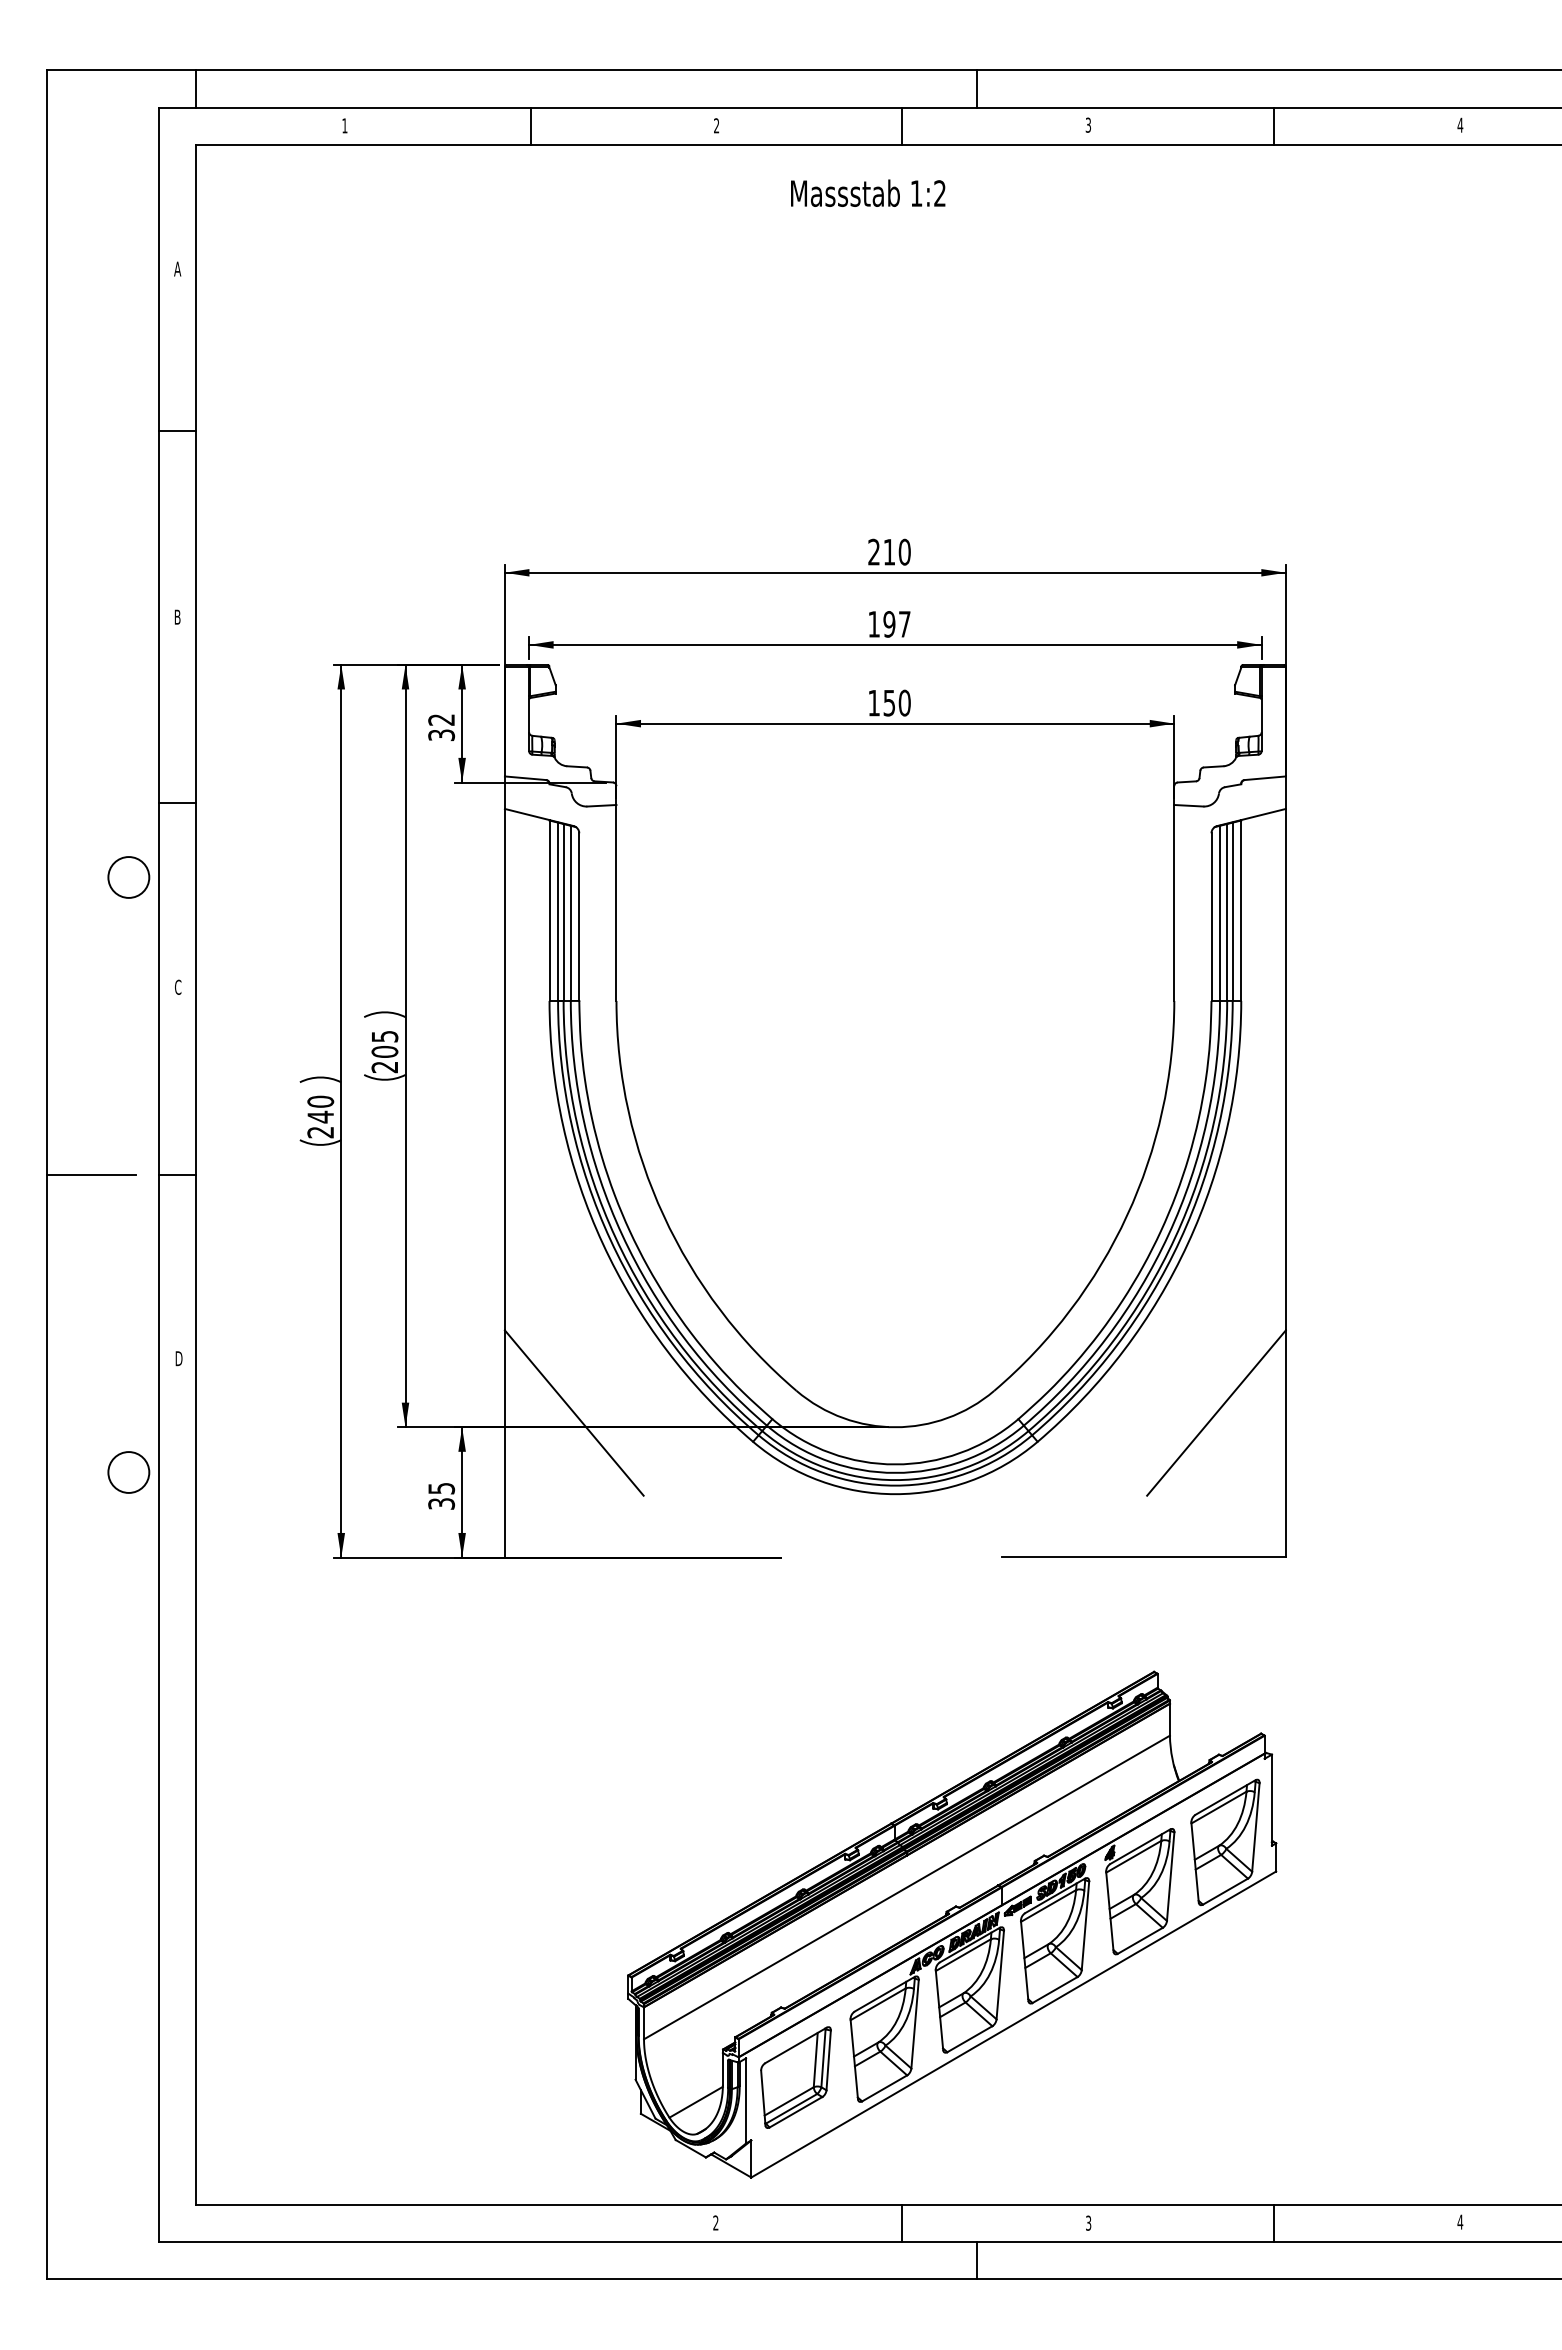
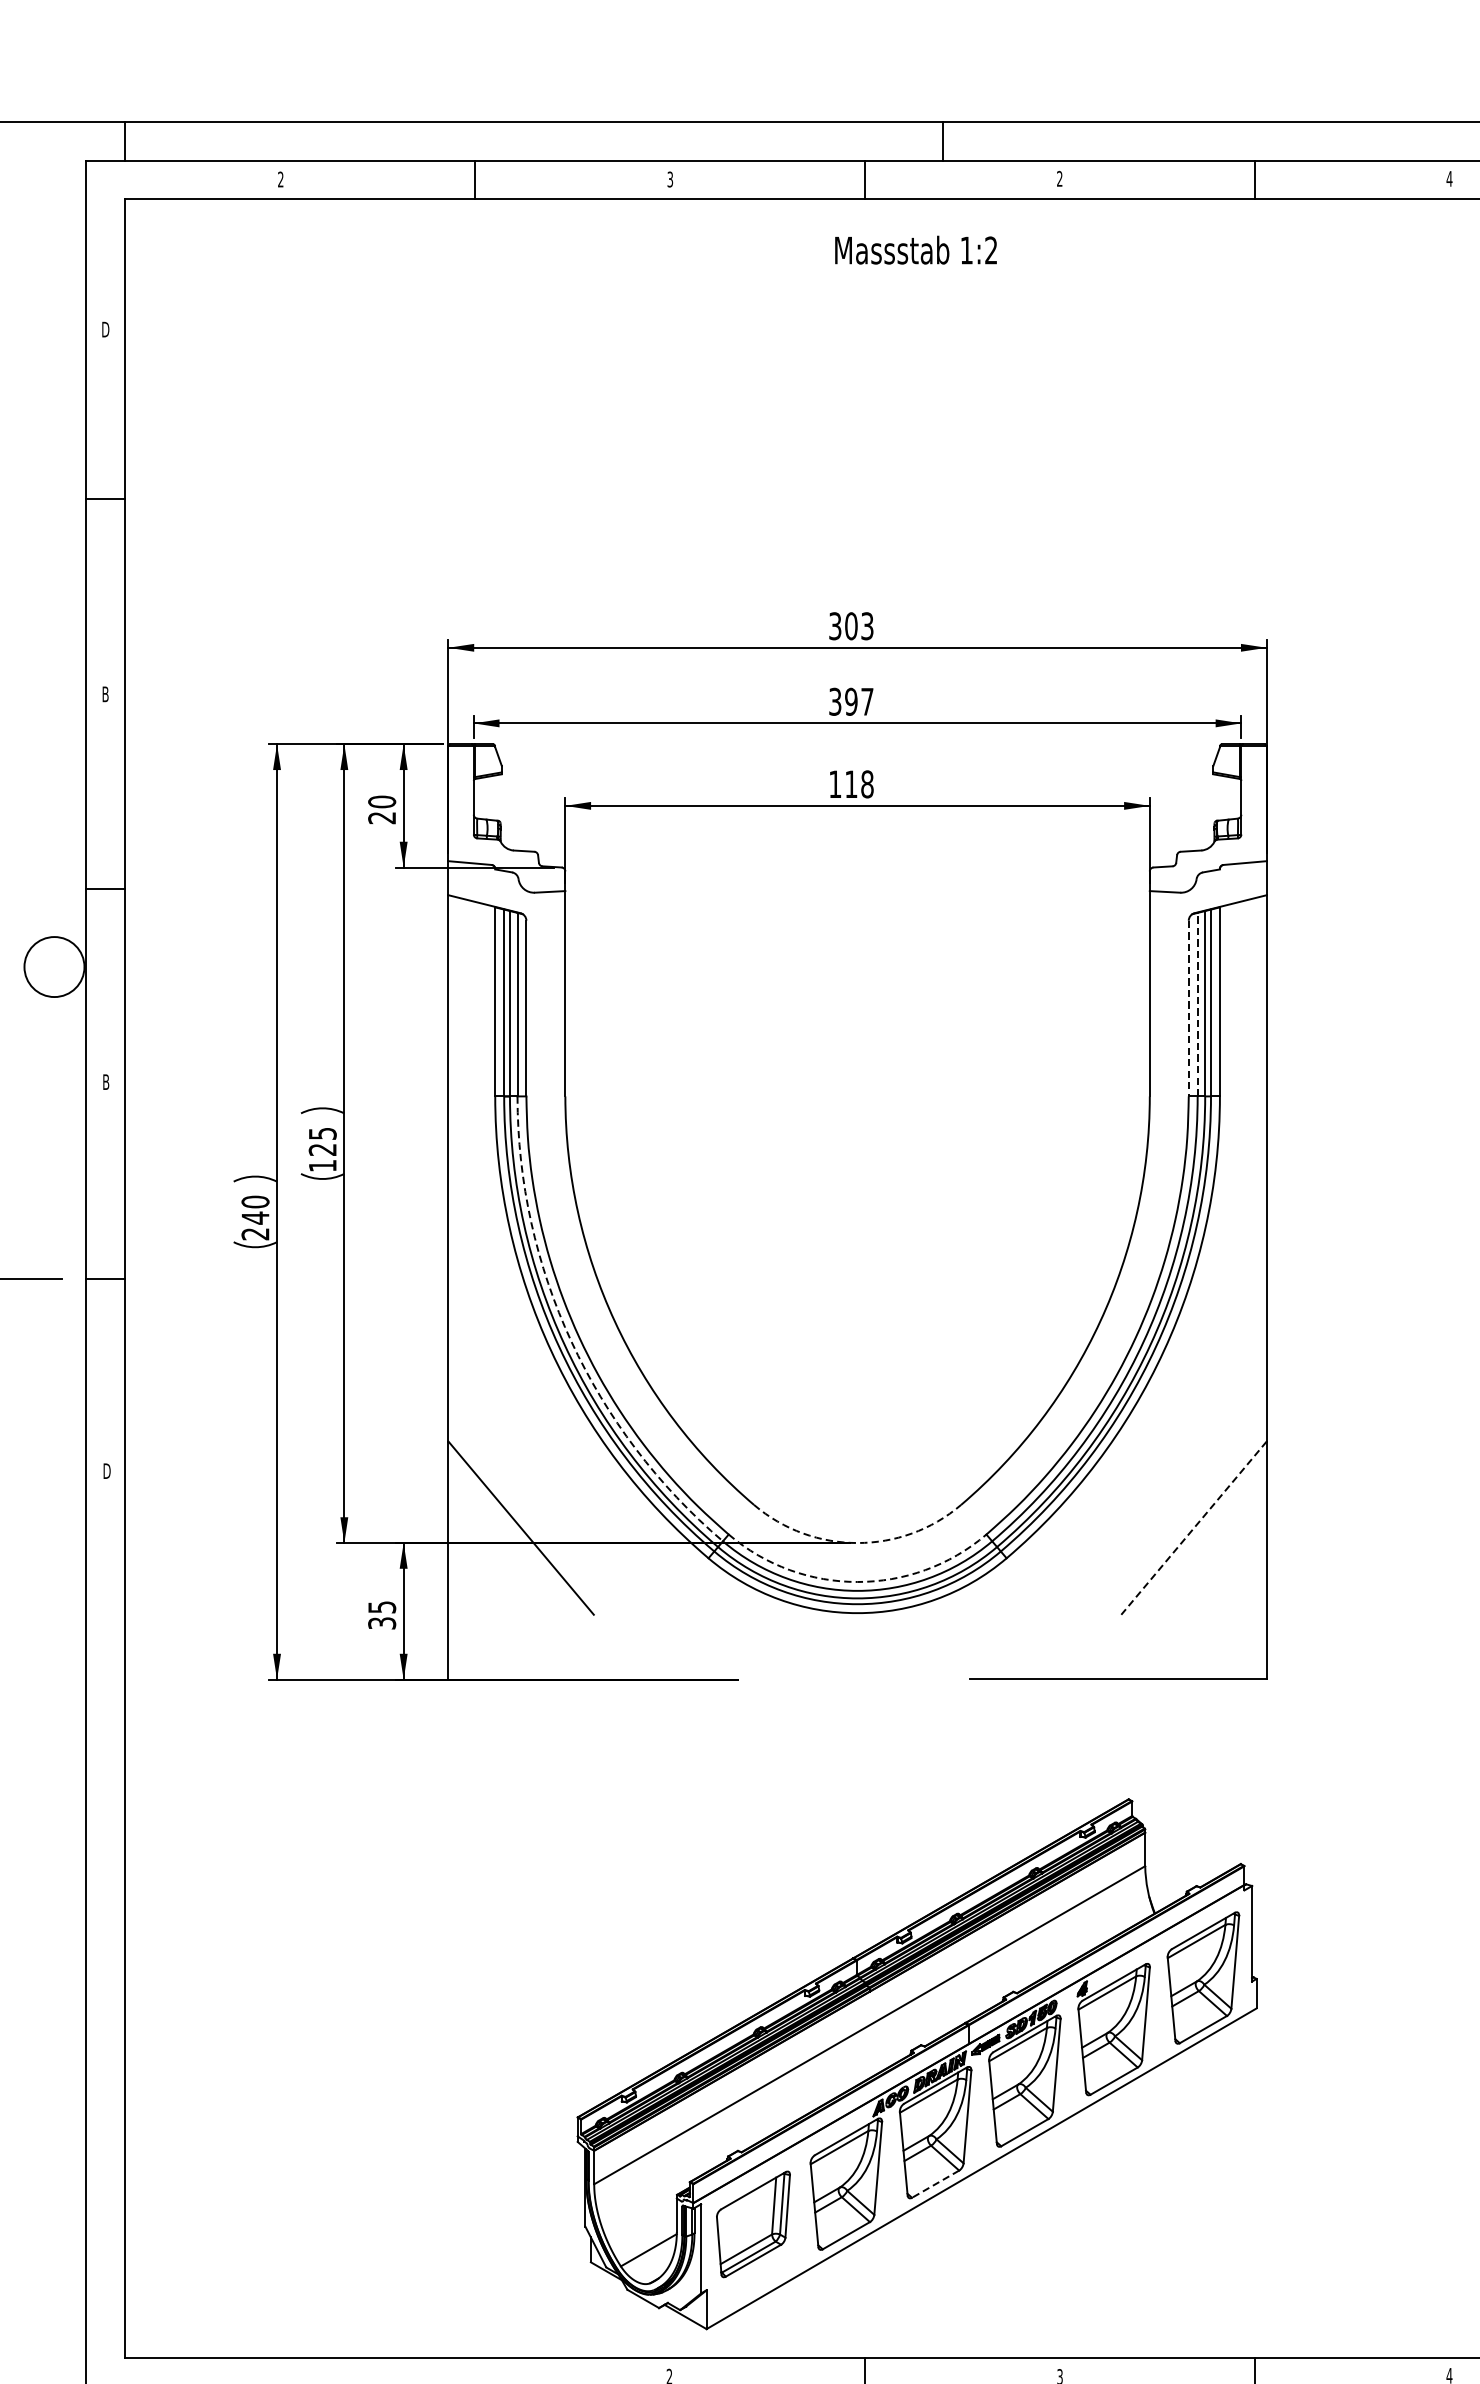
text: (344, 125) -> (280, 179), 1 -> 2
text: (716, 125) -> (670, 179), 2 -> 3
text: (1087, 125) -> (1058, 179), 3 -> 2
text: (868, 192) -> (916, 249), moved
text: (177, 268) -> (105, 329), A -> D
text: (889, 551) -> (851, 625), 210 -> 303
text: (873, 624) -> (834, 701), 197 -> 397
text: (896, 703) -> (858, 784), 150 -> 118
text: (441, 727) -> (382, 809), 32 -> 20
circle: (128, 877) -> (54, 967), size x1.4
line: (1219, 913) -> (1197, 1004), solid -> dashed
line: (1211, 917) -> (1188, 1008), solid -> dashed
text: (178, 986) -> (106, 1081), C -> B
text: (384, 1059) -> (322, 1157), 205 -> 125
arc: (622, 1234) -> (571, 1341), solid -> dashed
line: (1216, 1413) -> (1194, 1528), solid -> dashed
arc: (895, 1427) -> (857, 1543), solid -> dashed
arc: (895, 1464) -> (857, 1582), solid -> dashed
circle: (128, 1472) -> (54, 1590), removed
line: (969, 2039) -> (935, 2184), solid -> dashed

